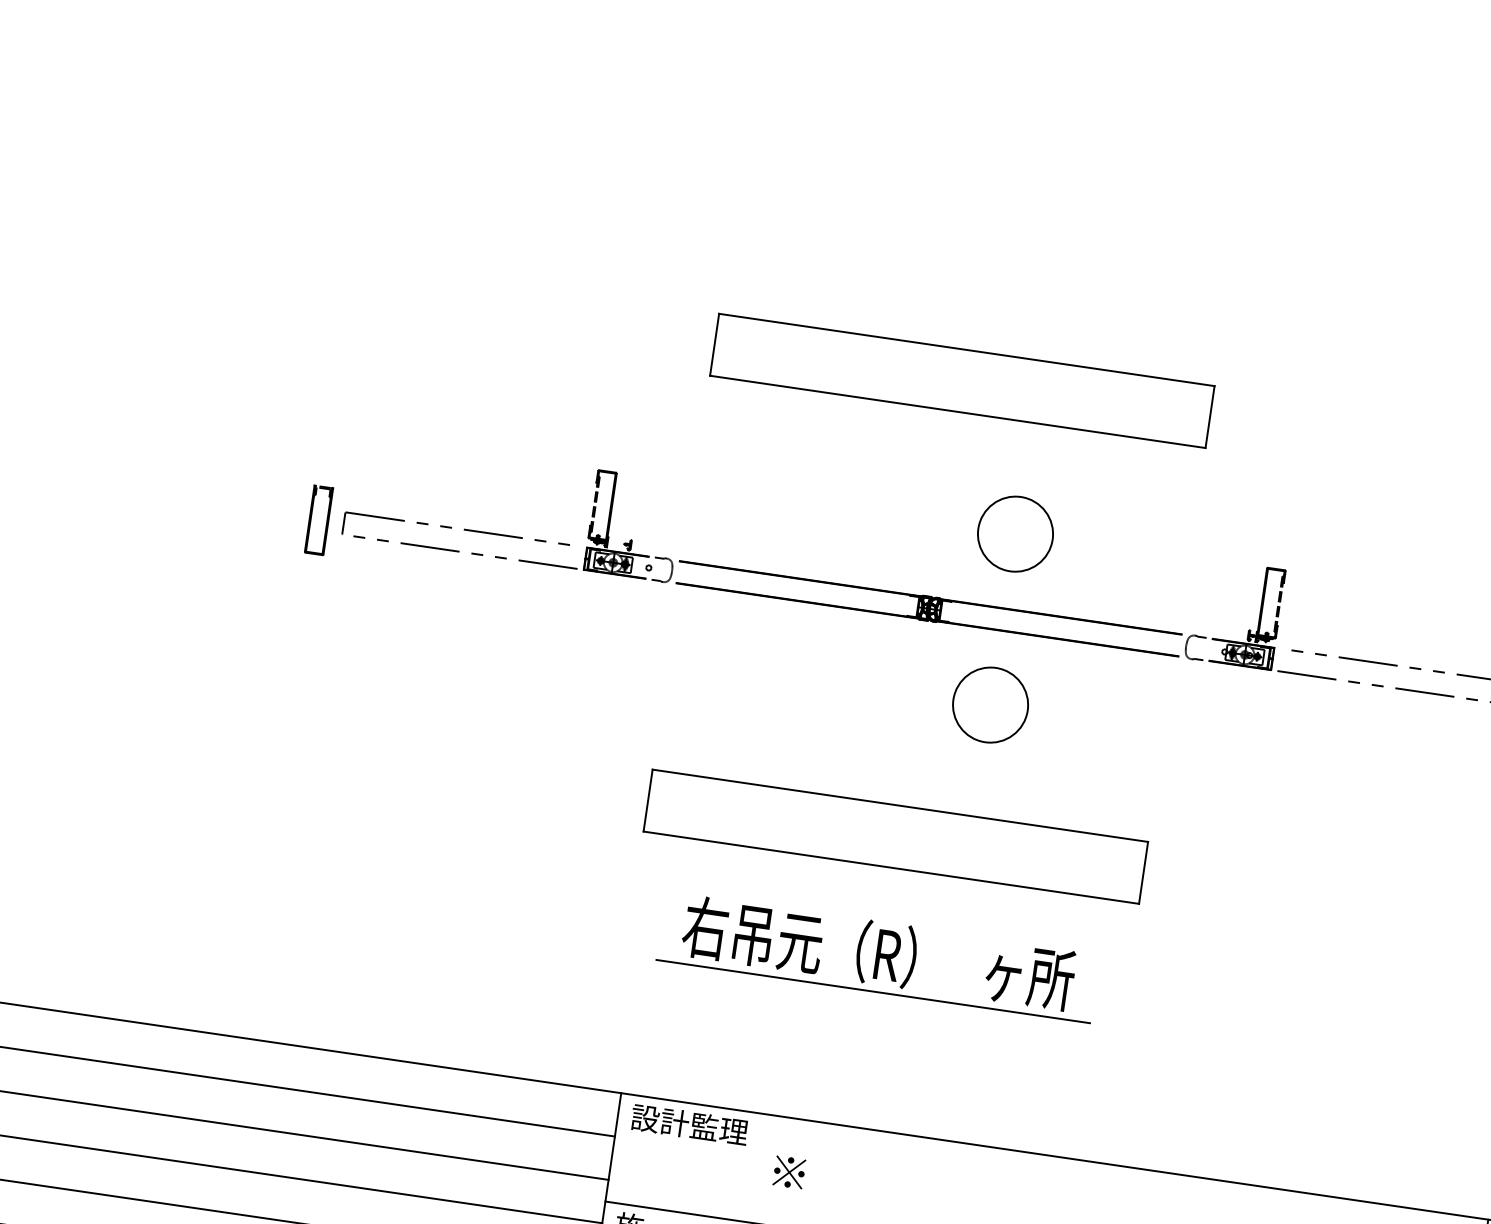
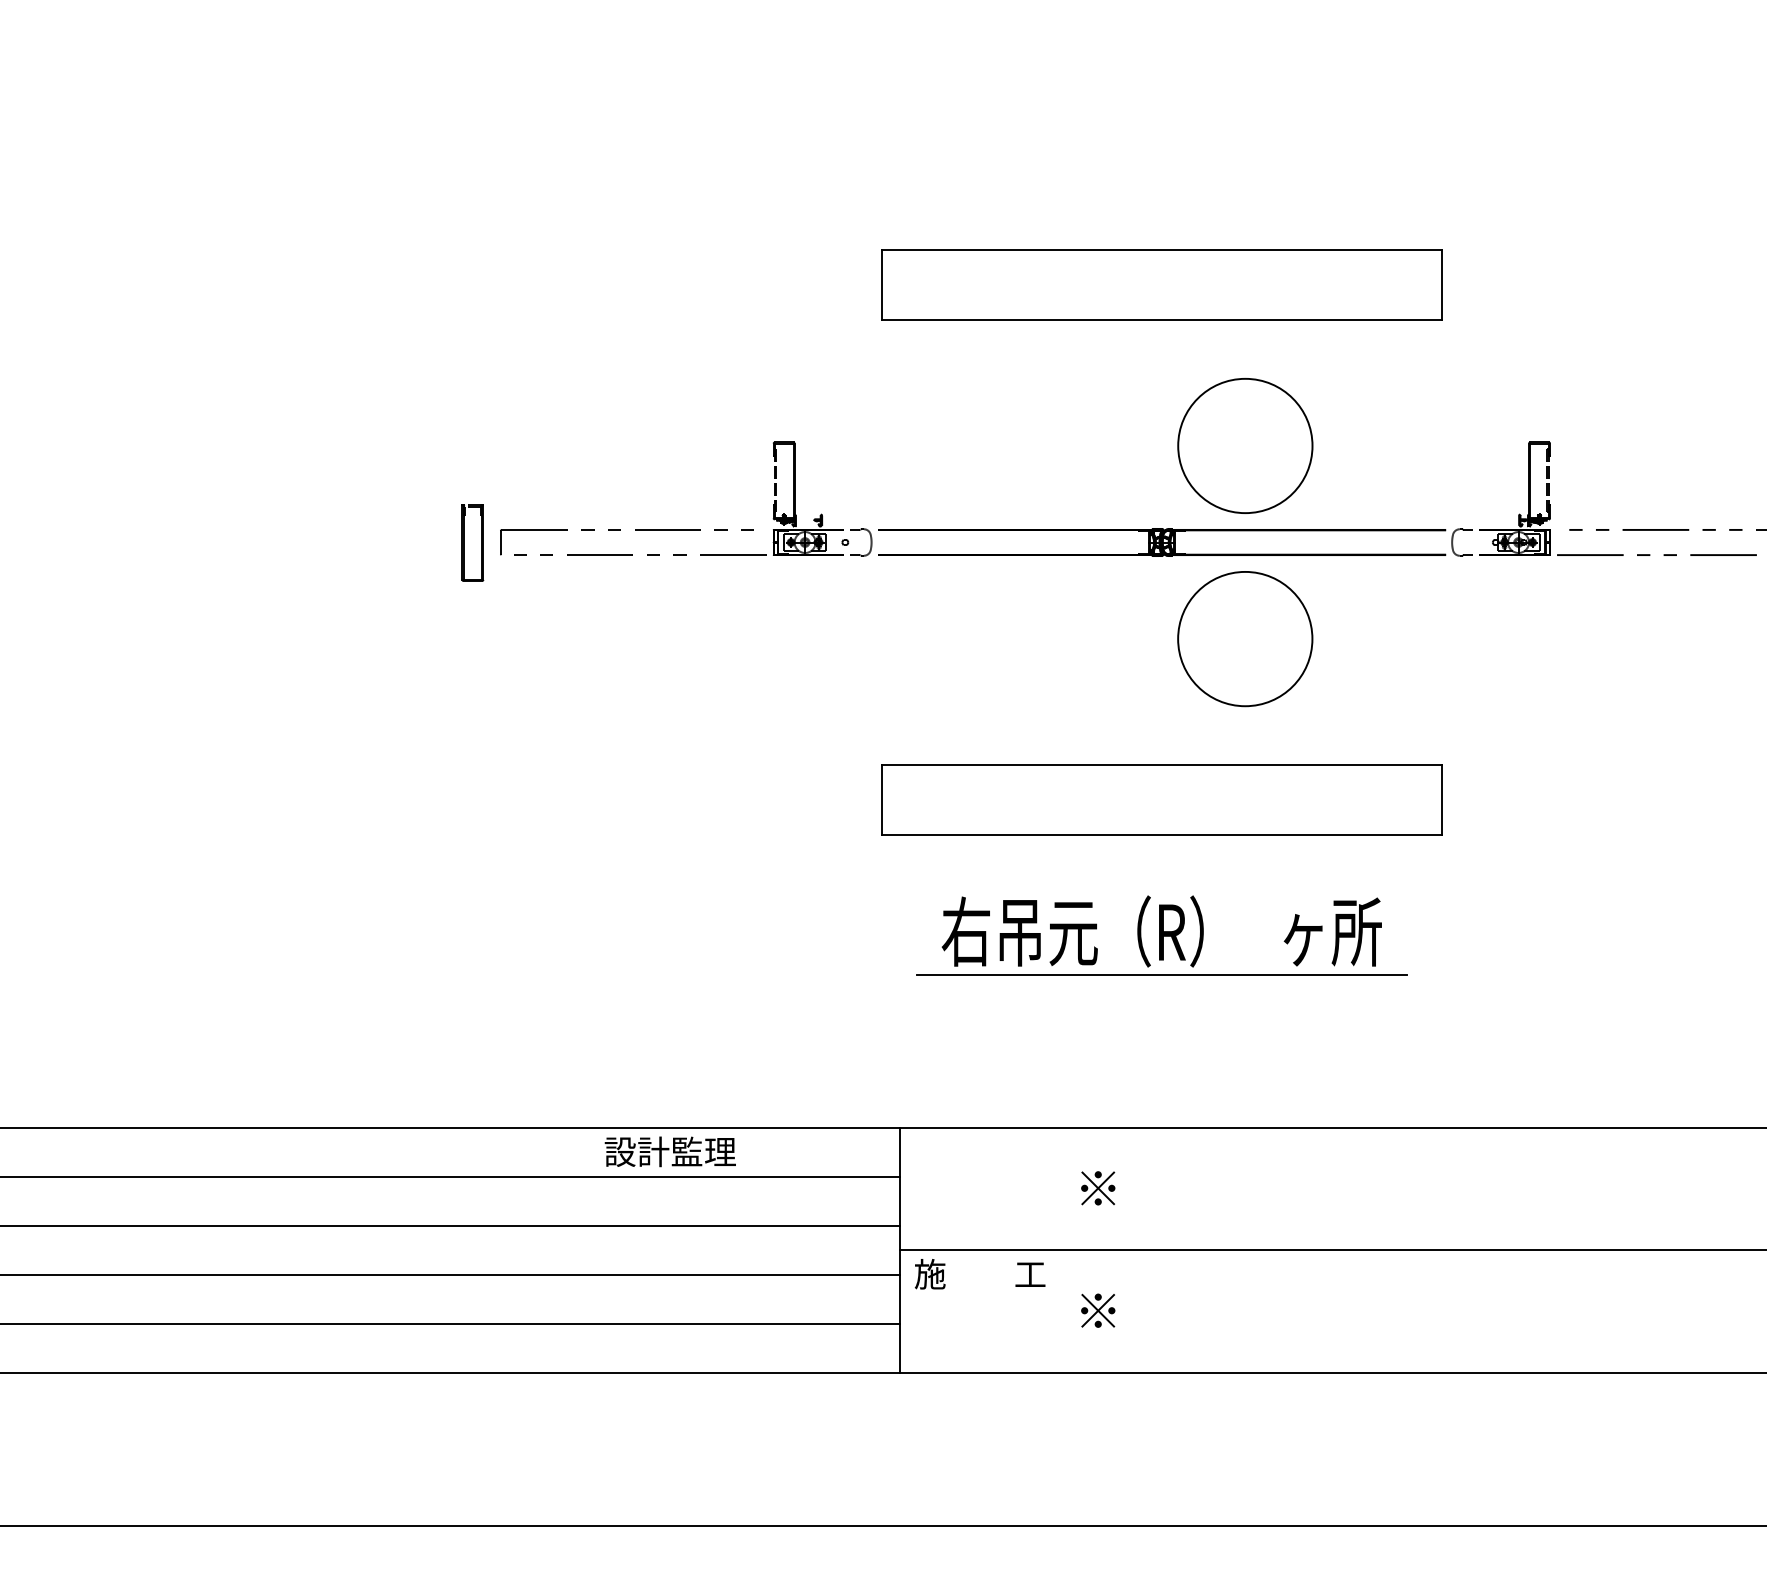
circle: (1015, 533) -> (1245, 445), size x1.6
circle: (990, 704) -> (1245, 638), size x1.6
text: (688, 1124) -> (669, 1151), moved

